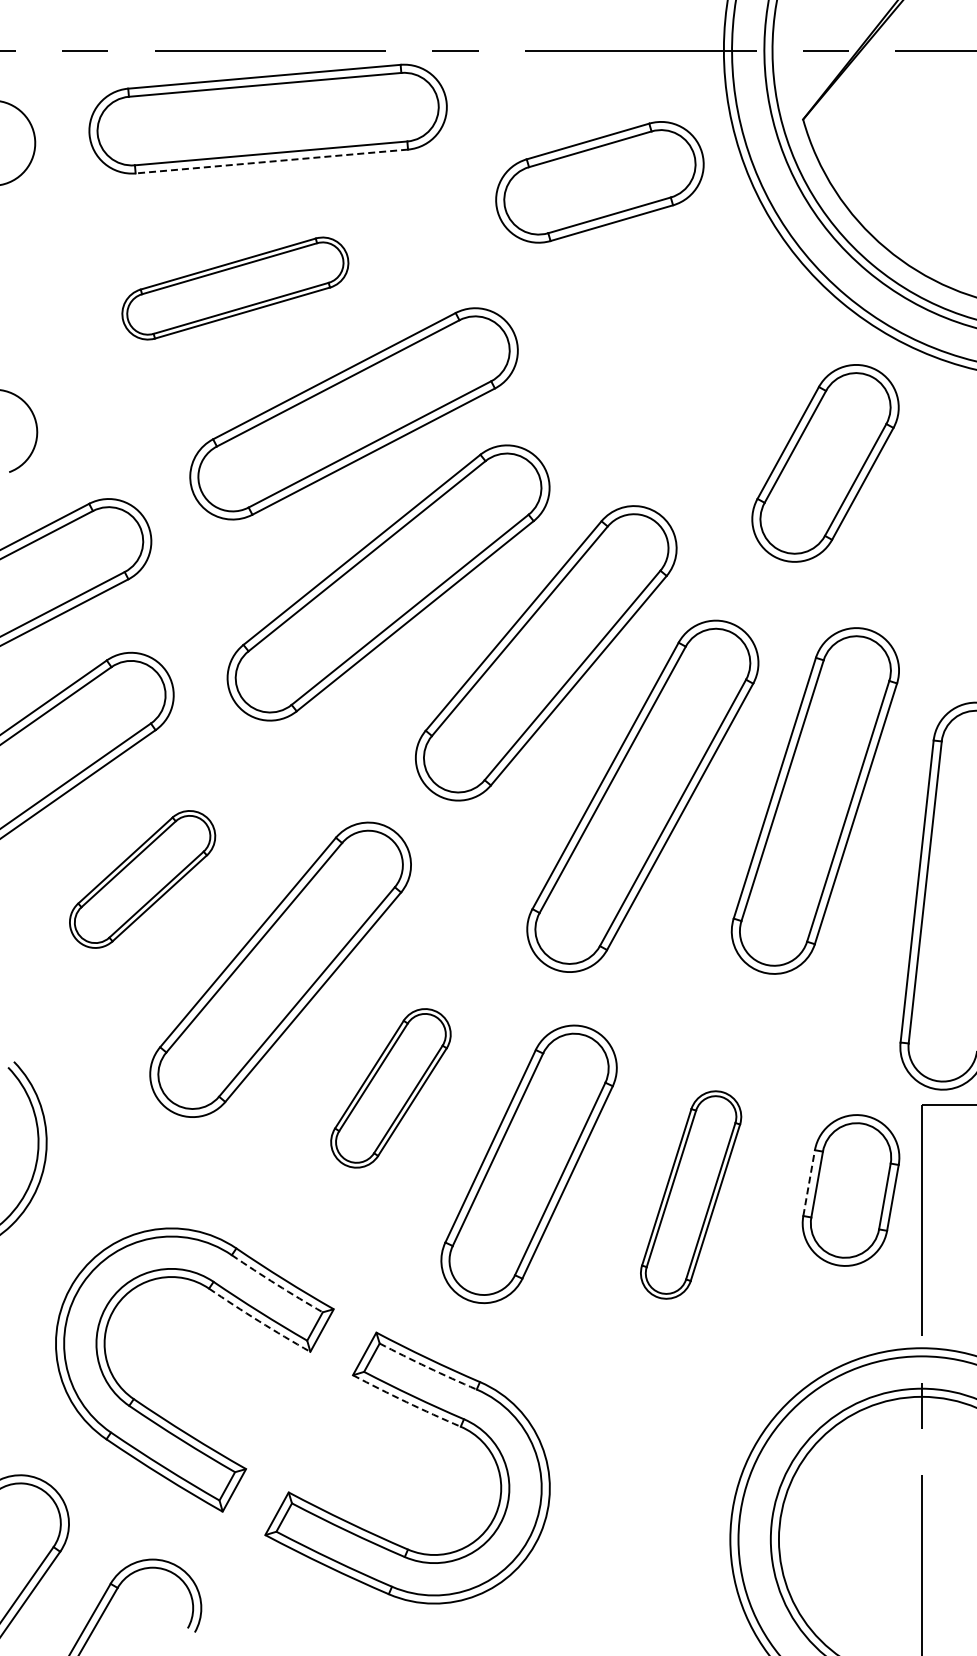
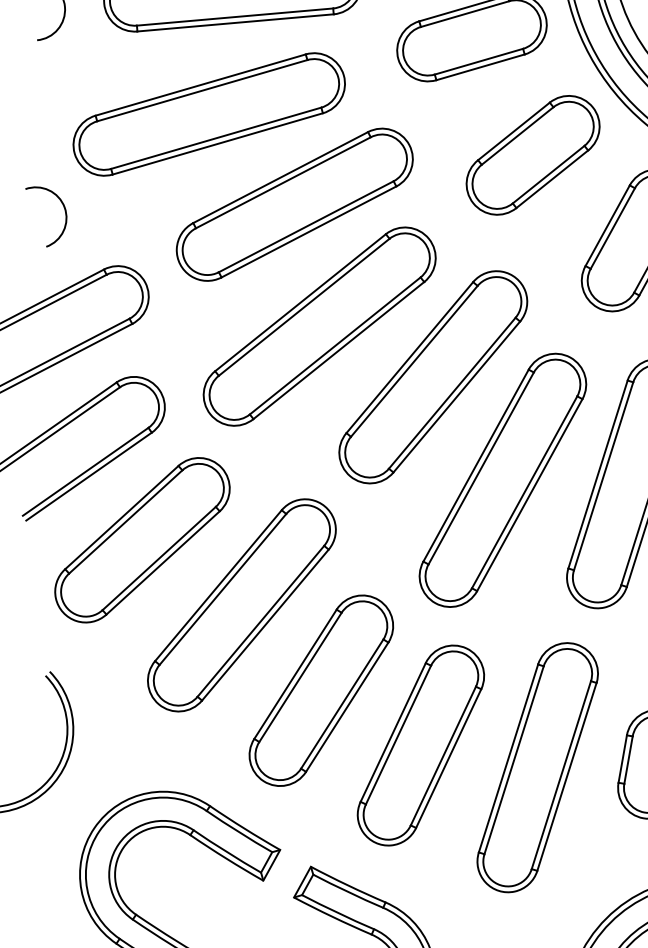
line: (271, 161) -> (235, 22), dashed -> solid
part: (235, 288) -> (209, 114), size x1.67
part: (684, 345) -> (532, 155), added
part: (142, 879) -> (142, 540), size x1.67
part: (390, 1088) -> (321, 690), size x1.67
line: (809, 1182) -> (623, 758), dashed -> solid
part: (690, 1194) -> (537, 767), size x1.67
arc: (276, 1284) -> (238, 832), dashed -> solid
arc: (259, 1321) -> (226, 858), dashed -> solid
arc: (427, 1367) -> (347, 891), dashed -> solid
arc: (406, 1402) -> (332, 917), dashed -> solid

